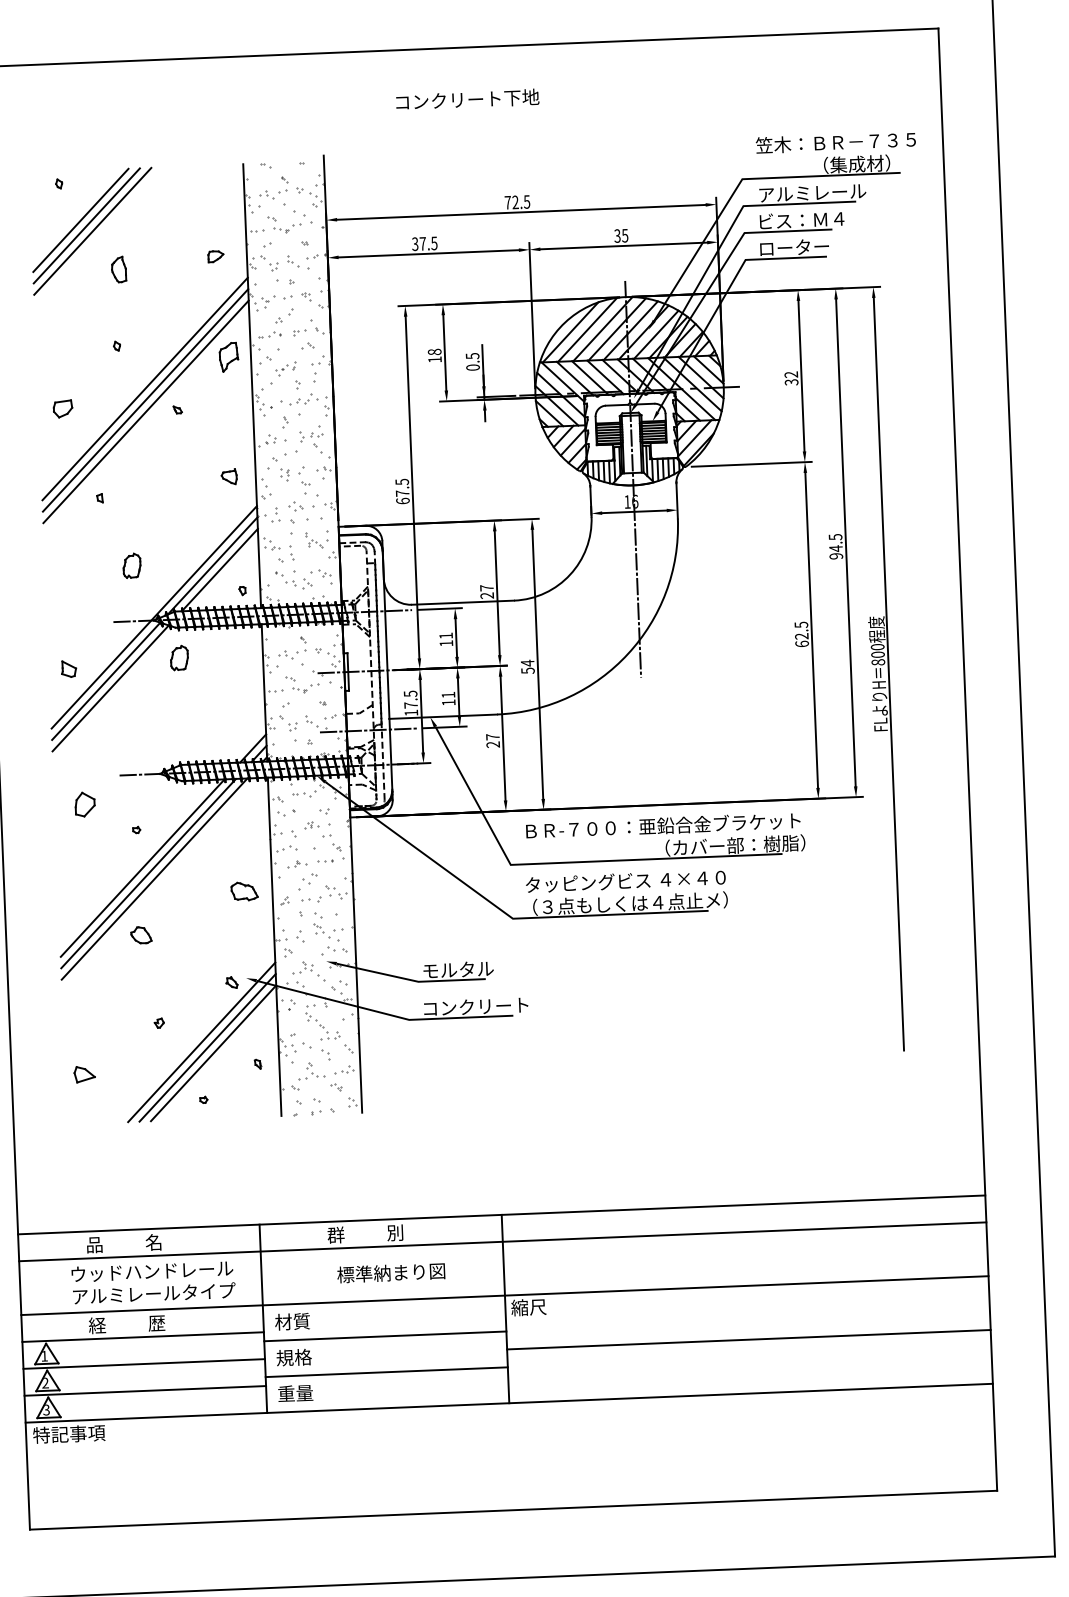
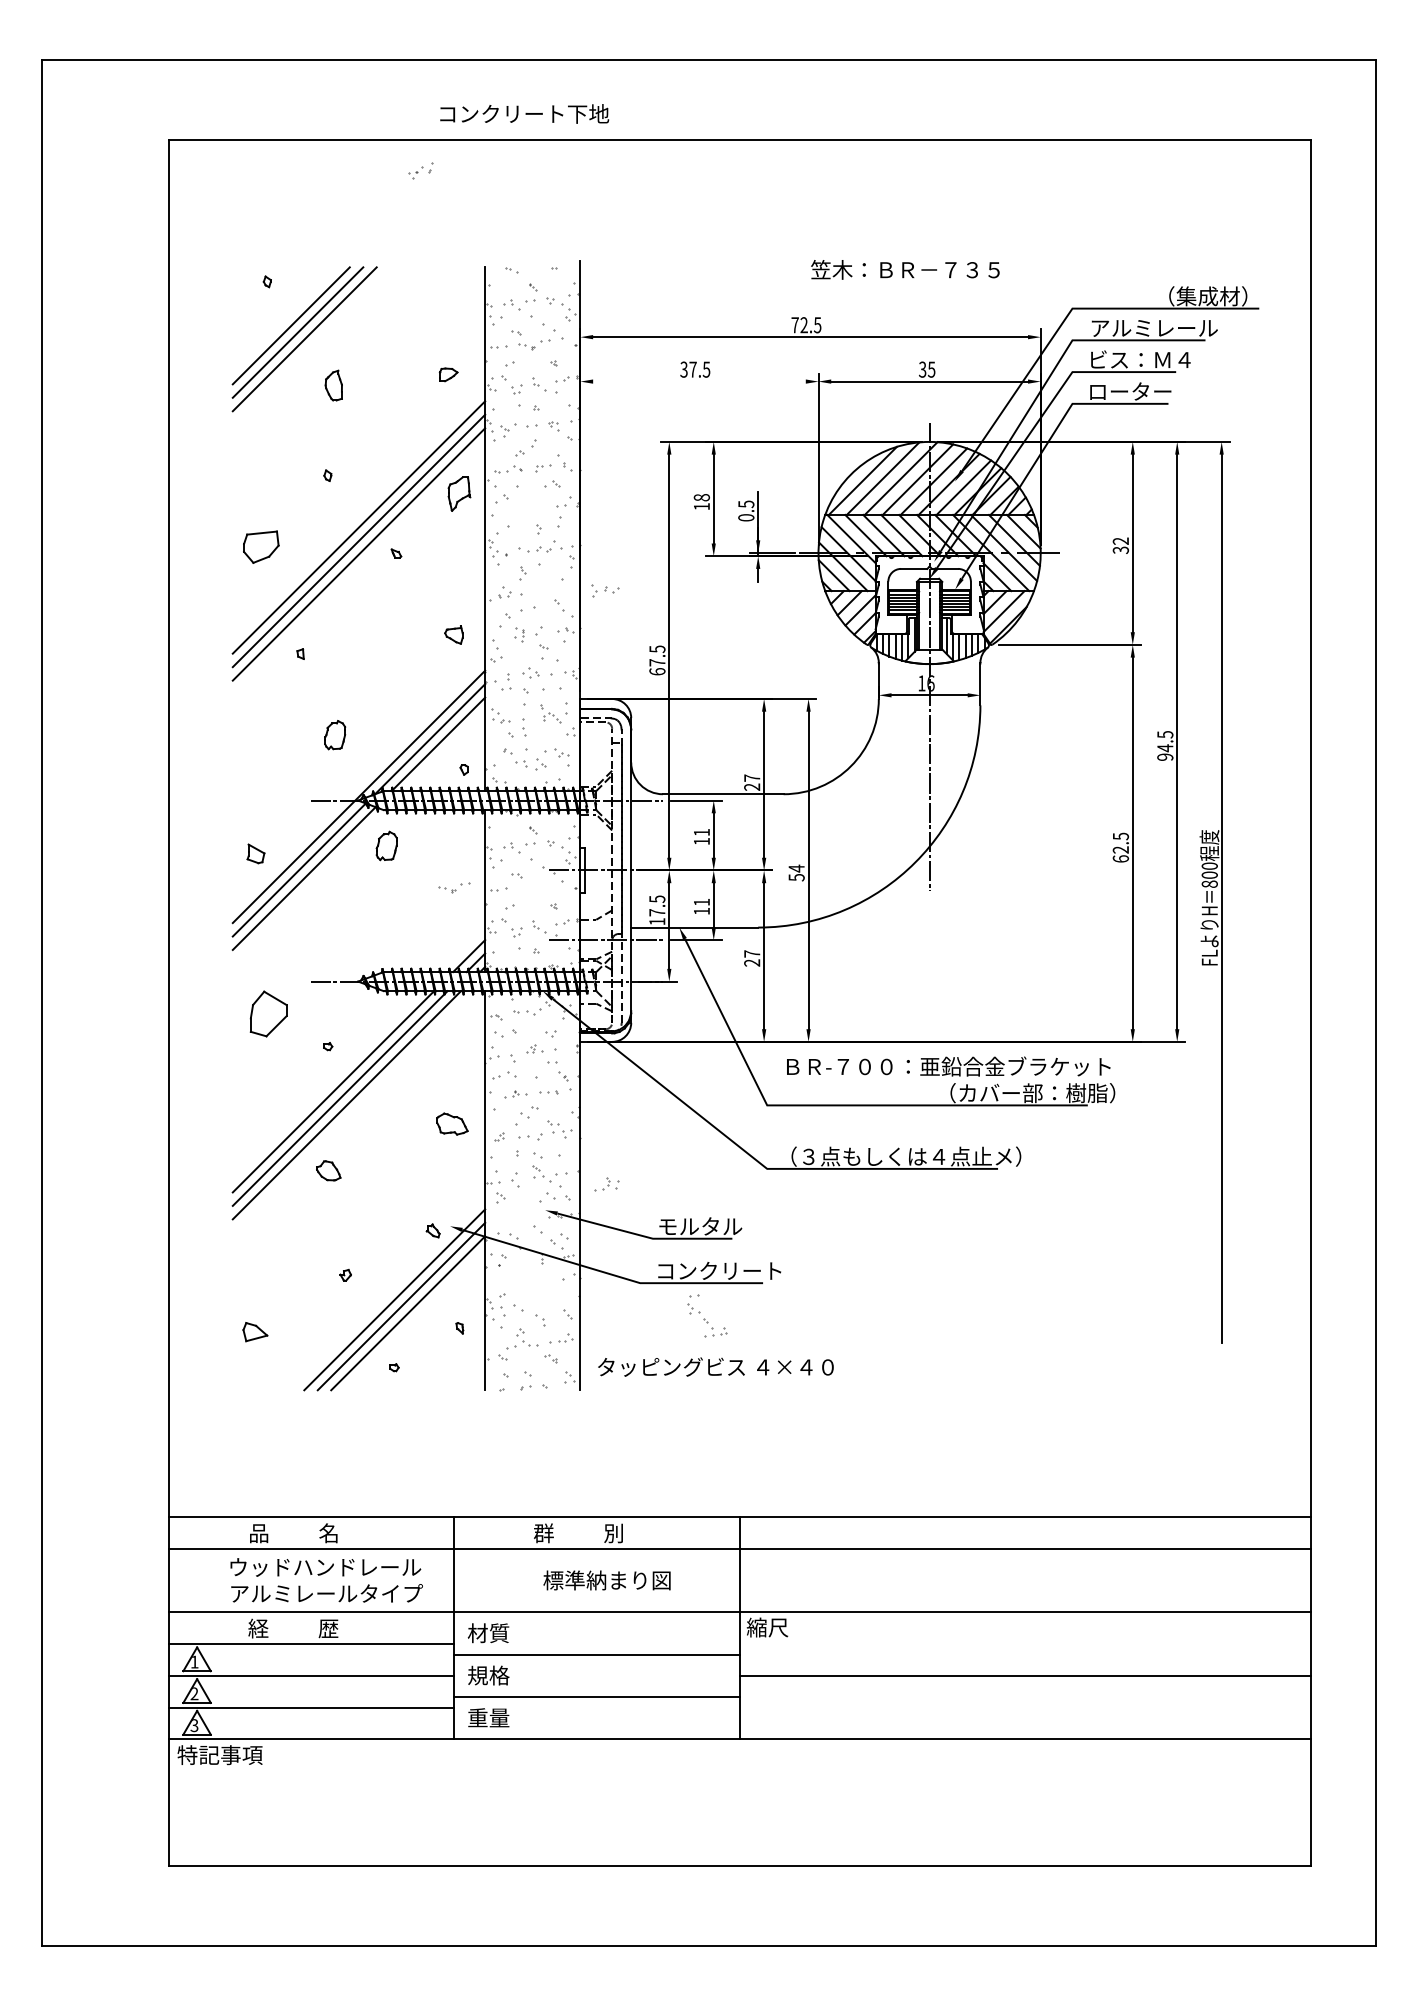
text: (467, 99) -> (524, 113), moved
text: (835, 142) -> (905, 269), moved
line: (428, 253) -> (699, 381), removed
part: (285, 368) -> (420, 170), moved
part: (63, 408) -> (261, 546), size x1.6
part: (311, 435) -> (605, 590), moved
part: (306, 688) -> (454, 887), moved
part: (85, 804) -> (268, 1014), size x1.6
text: (625, 880) -> (715, 1366), moved
part: (302, 967) -> (606, 1184), moved
part: (322, 1021) -> (707, 1315), moved

